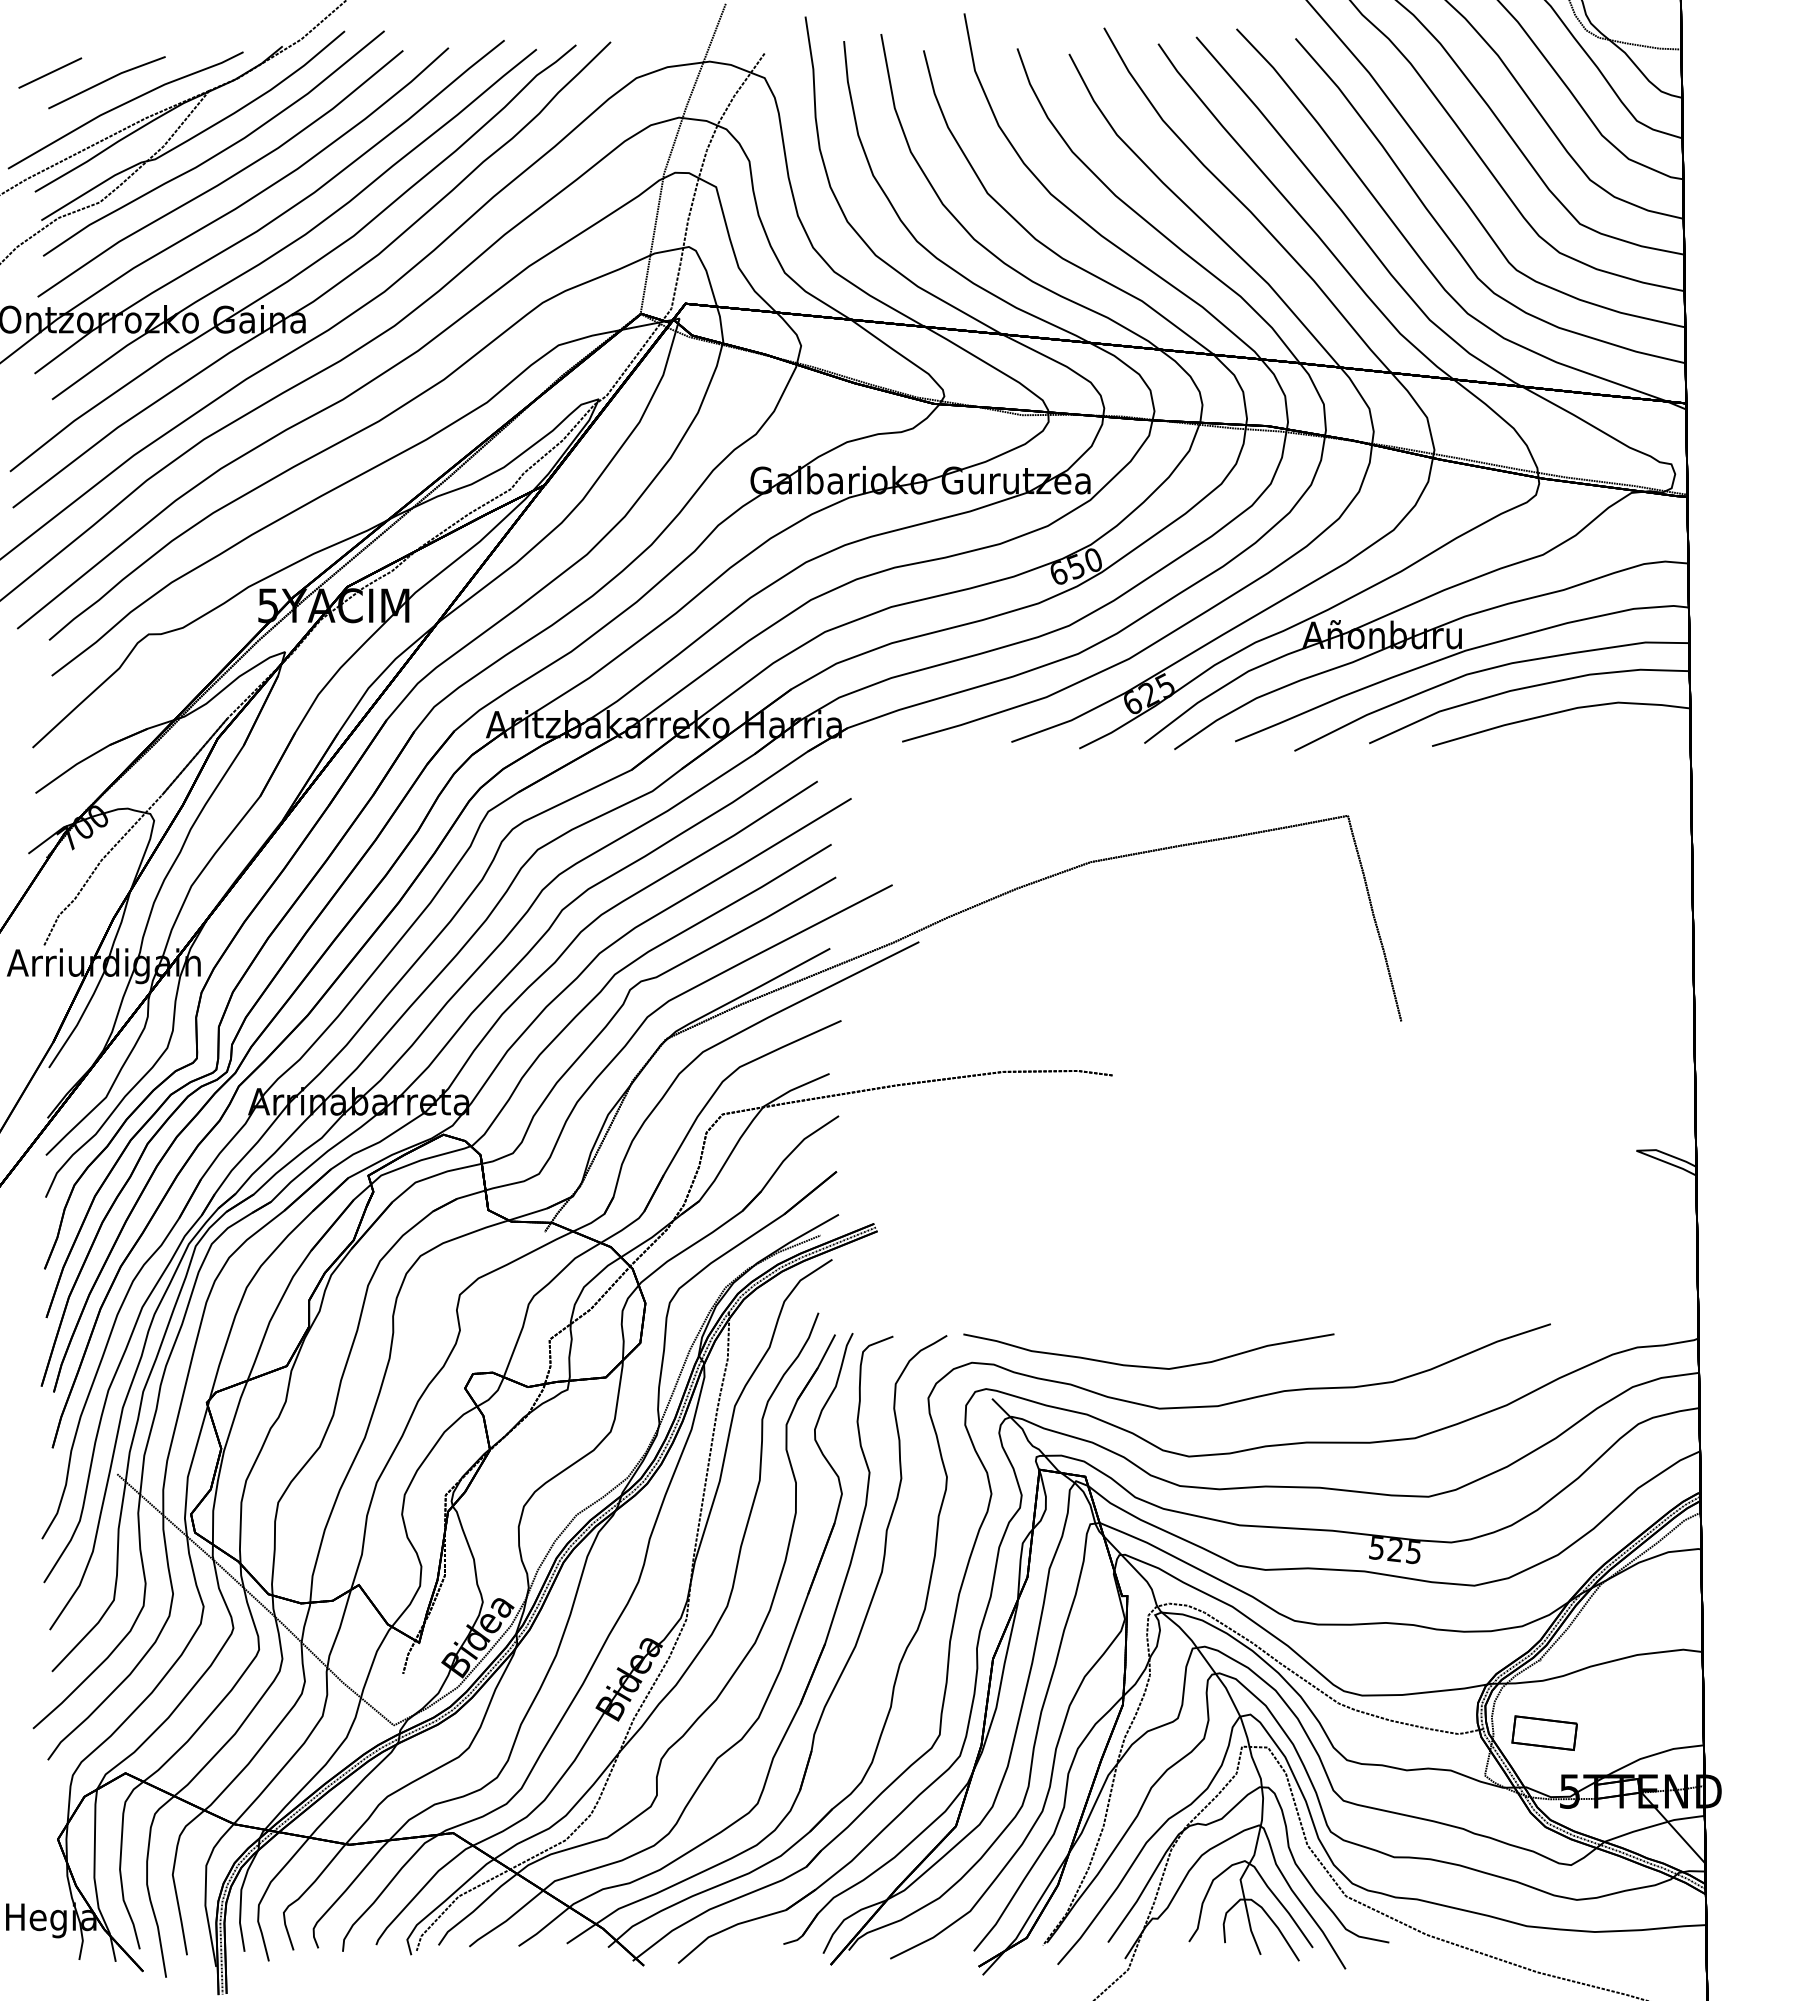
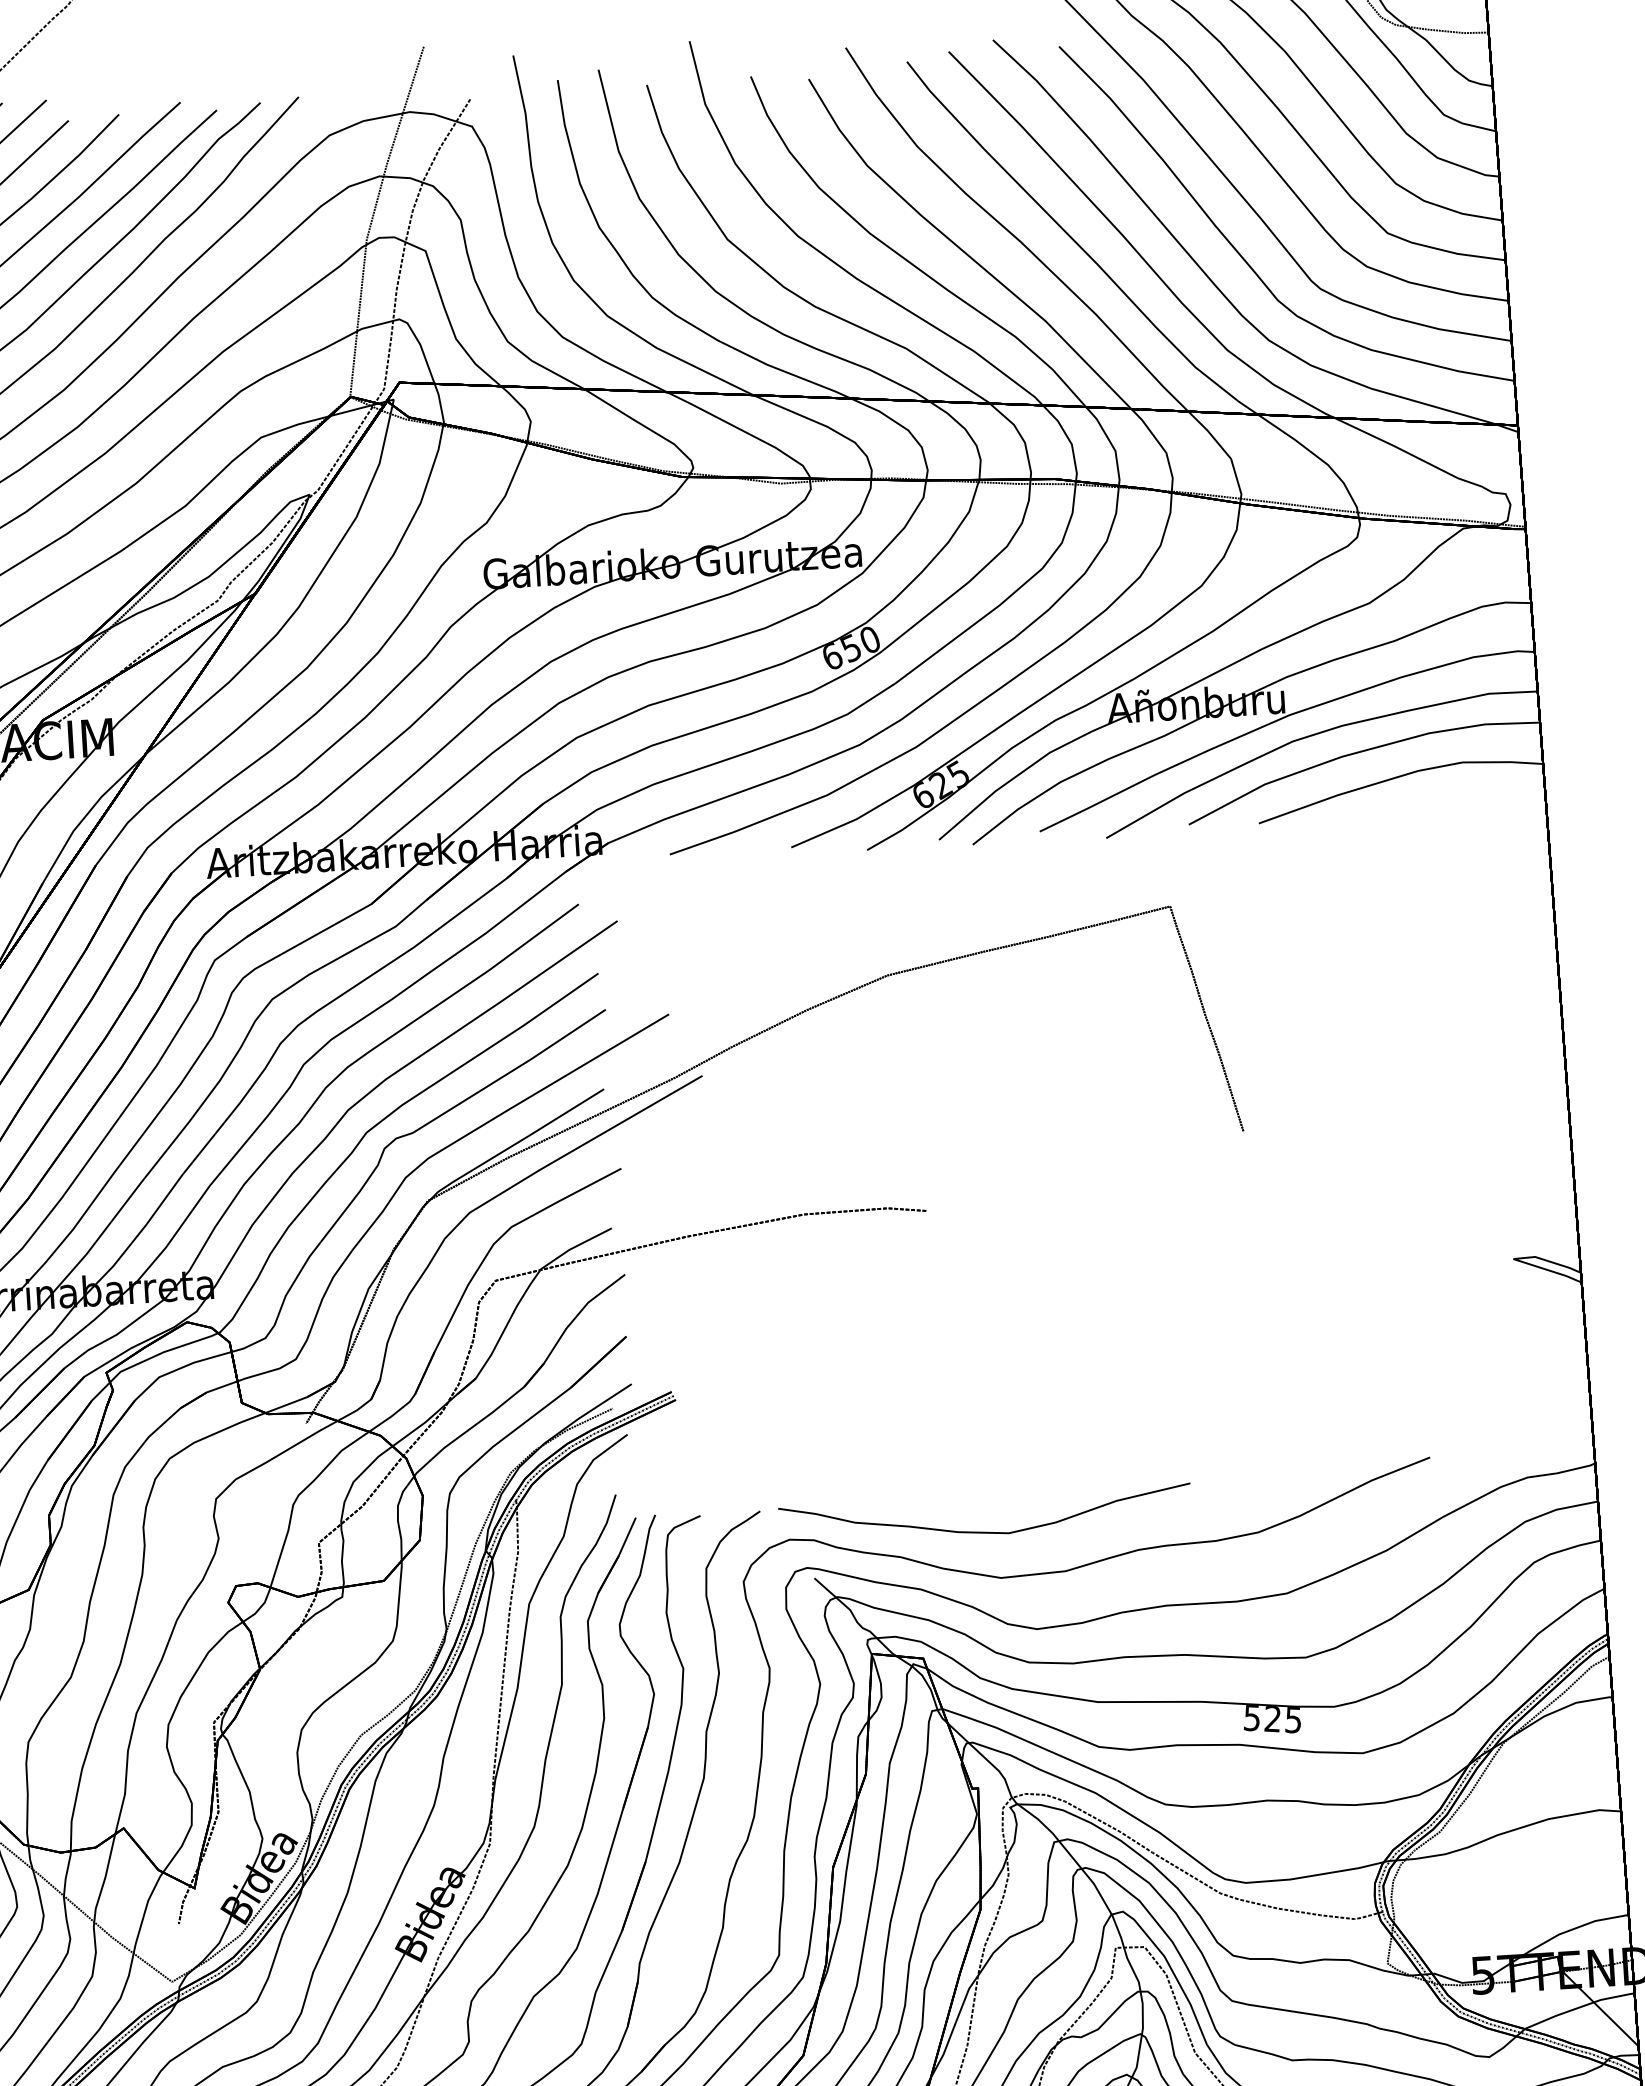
part: (1544, 1732) -> (1450, 1911), removed

